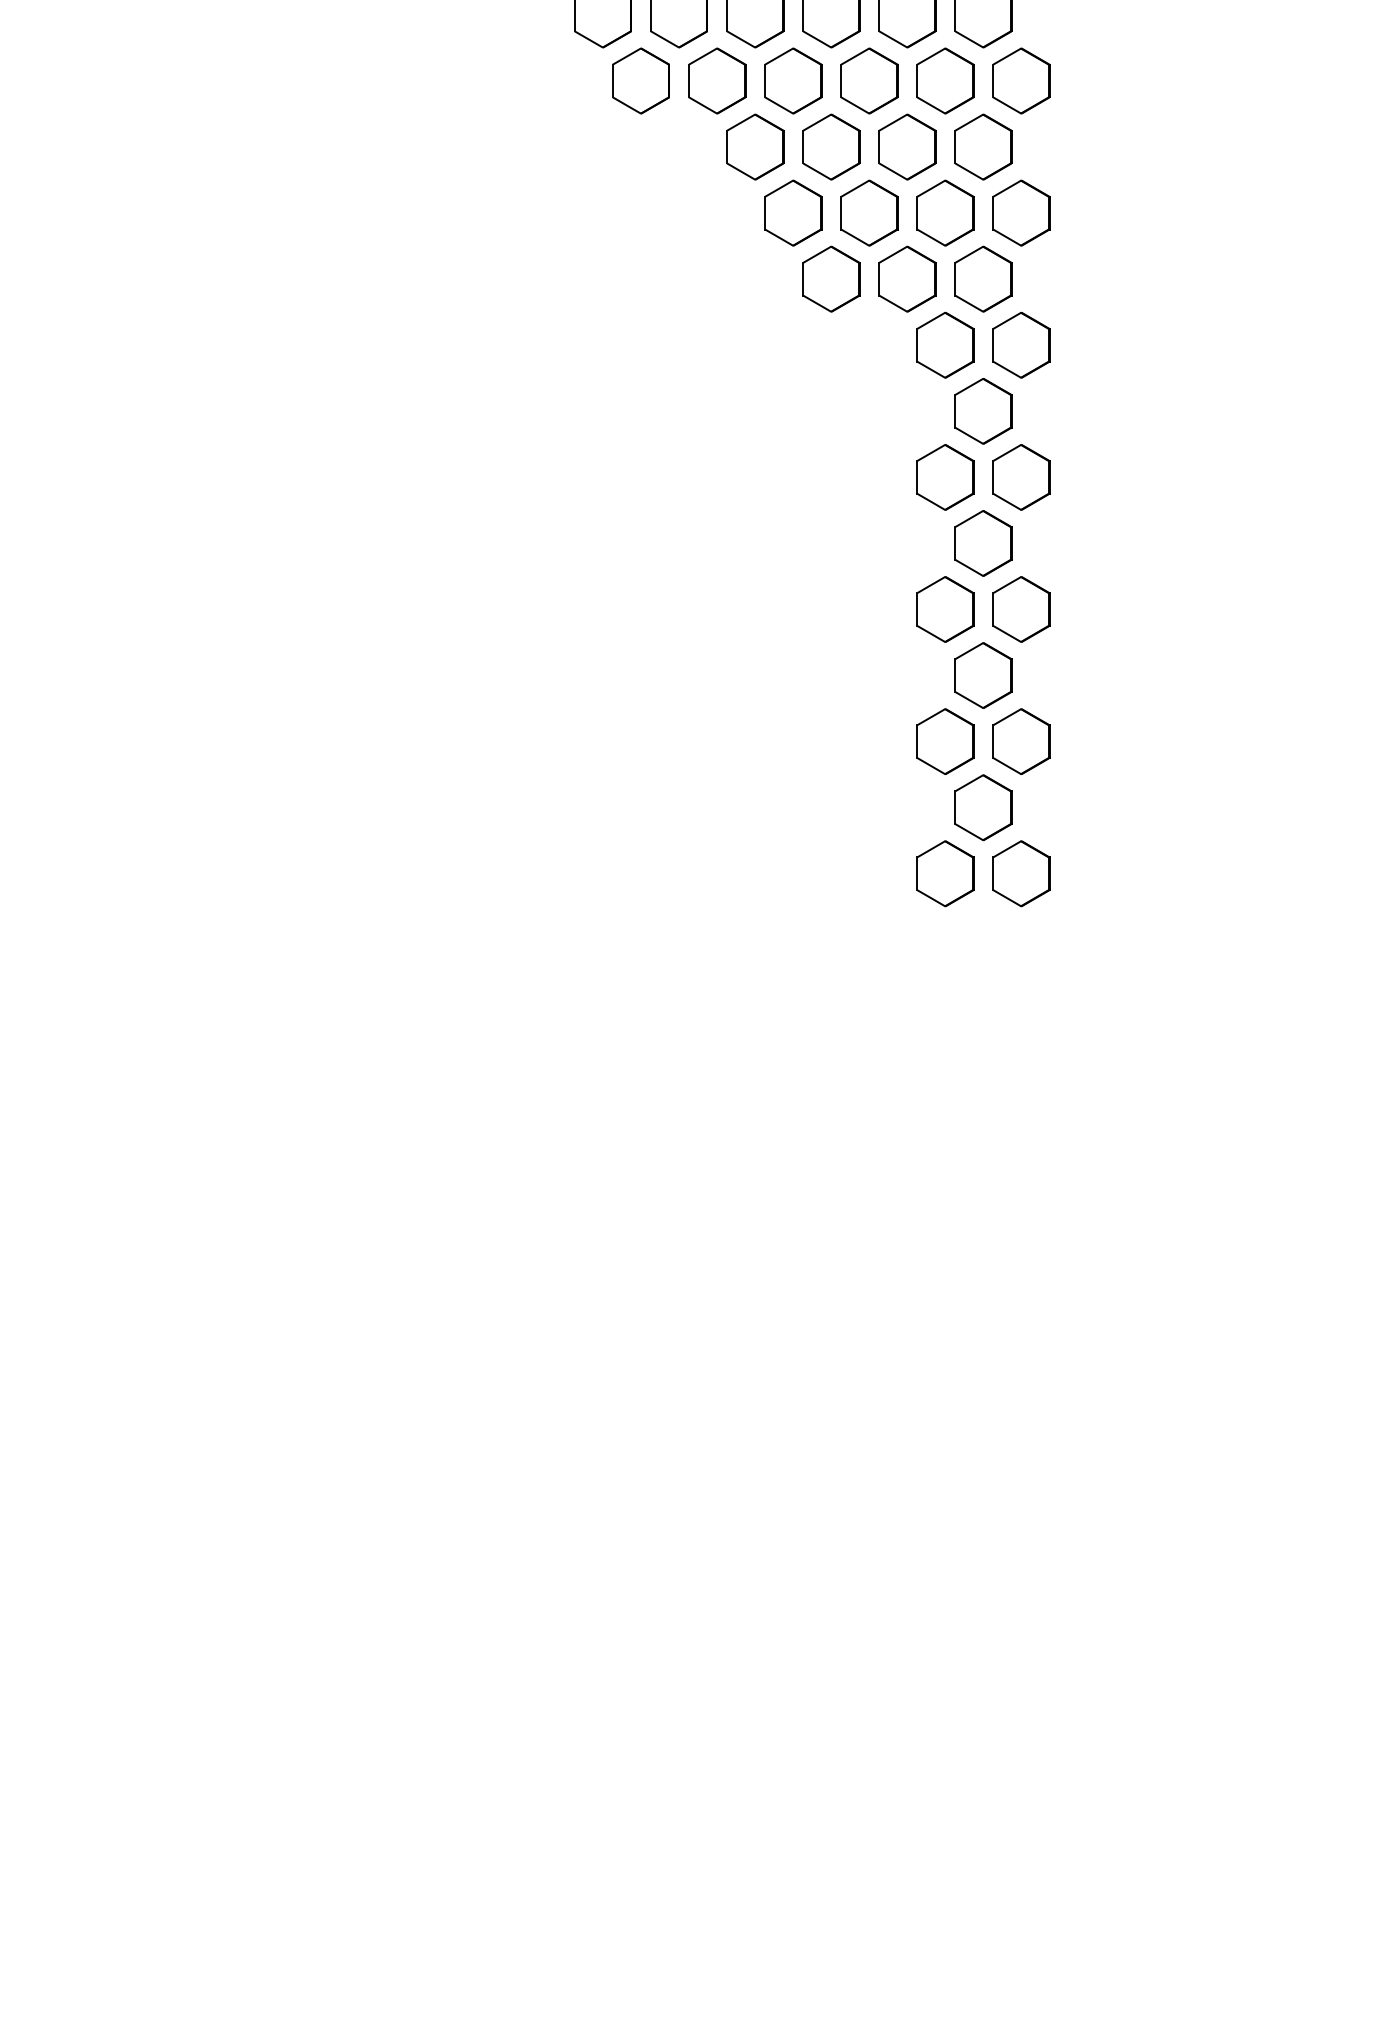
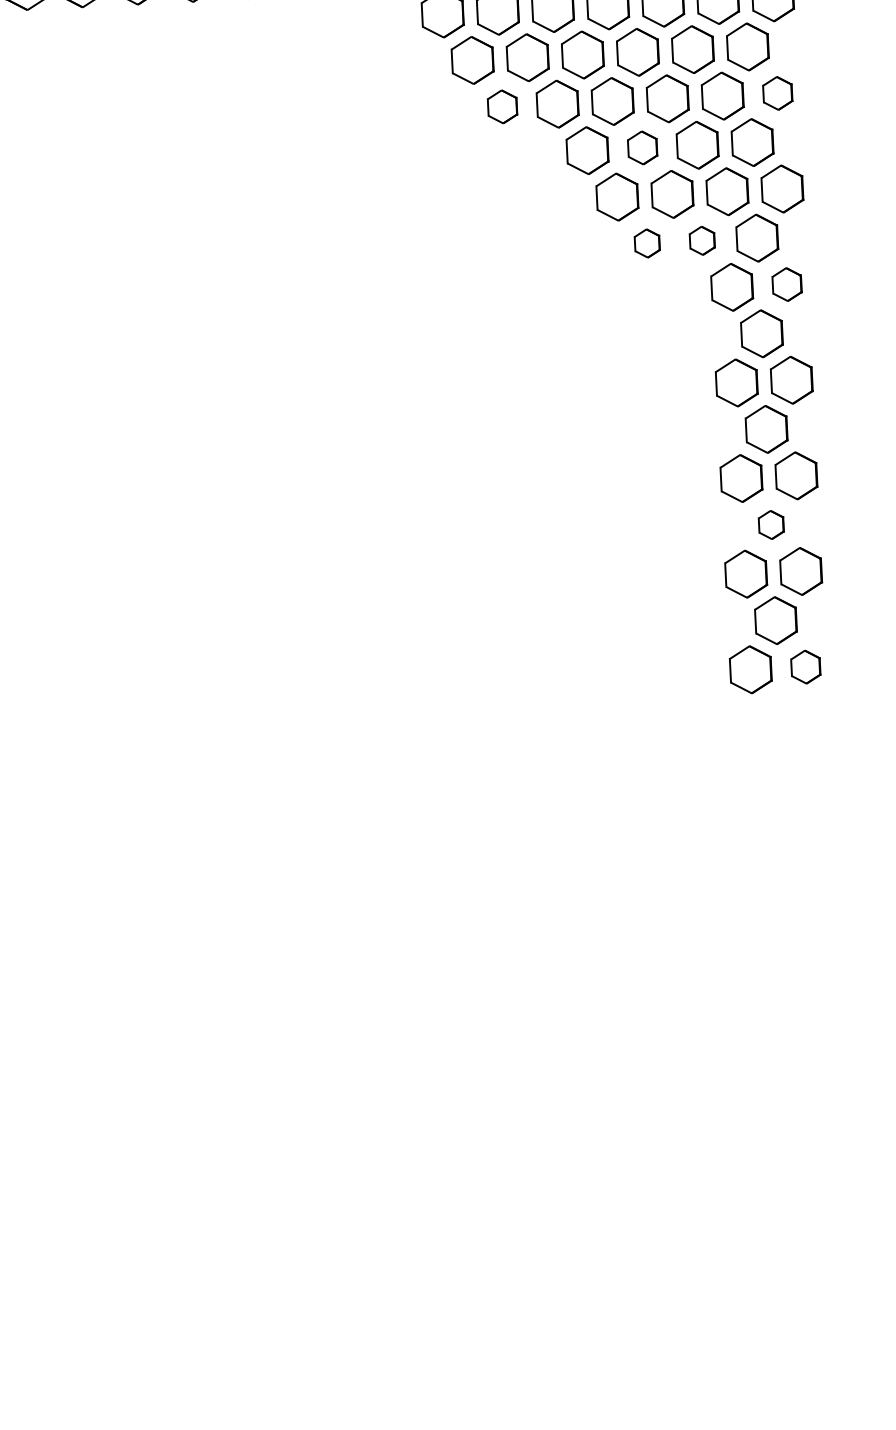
part: (640, 80) -> (502, 106), size x0.7
part: (1021, 80) -> (777, 93), size x0.7
part: (831, 146) -> (642, 147), size x0.7
part: (831, 278) -> (647, 243), size x0.6
part: (907, 278) -> (702, 240), size x0.6
part: (1021, 344) -> (787, 284), size x0.7
part: (983, 675) -> (771, 524), size x0.6
part: (1021, 873) -> (805, 666), size x0.7

